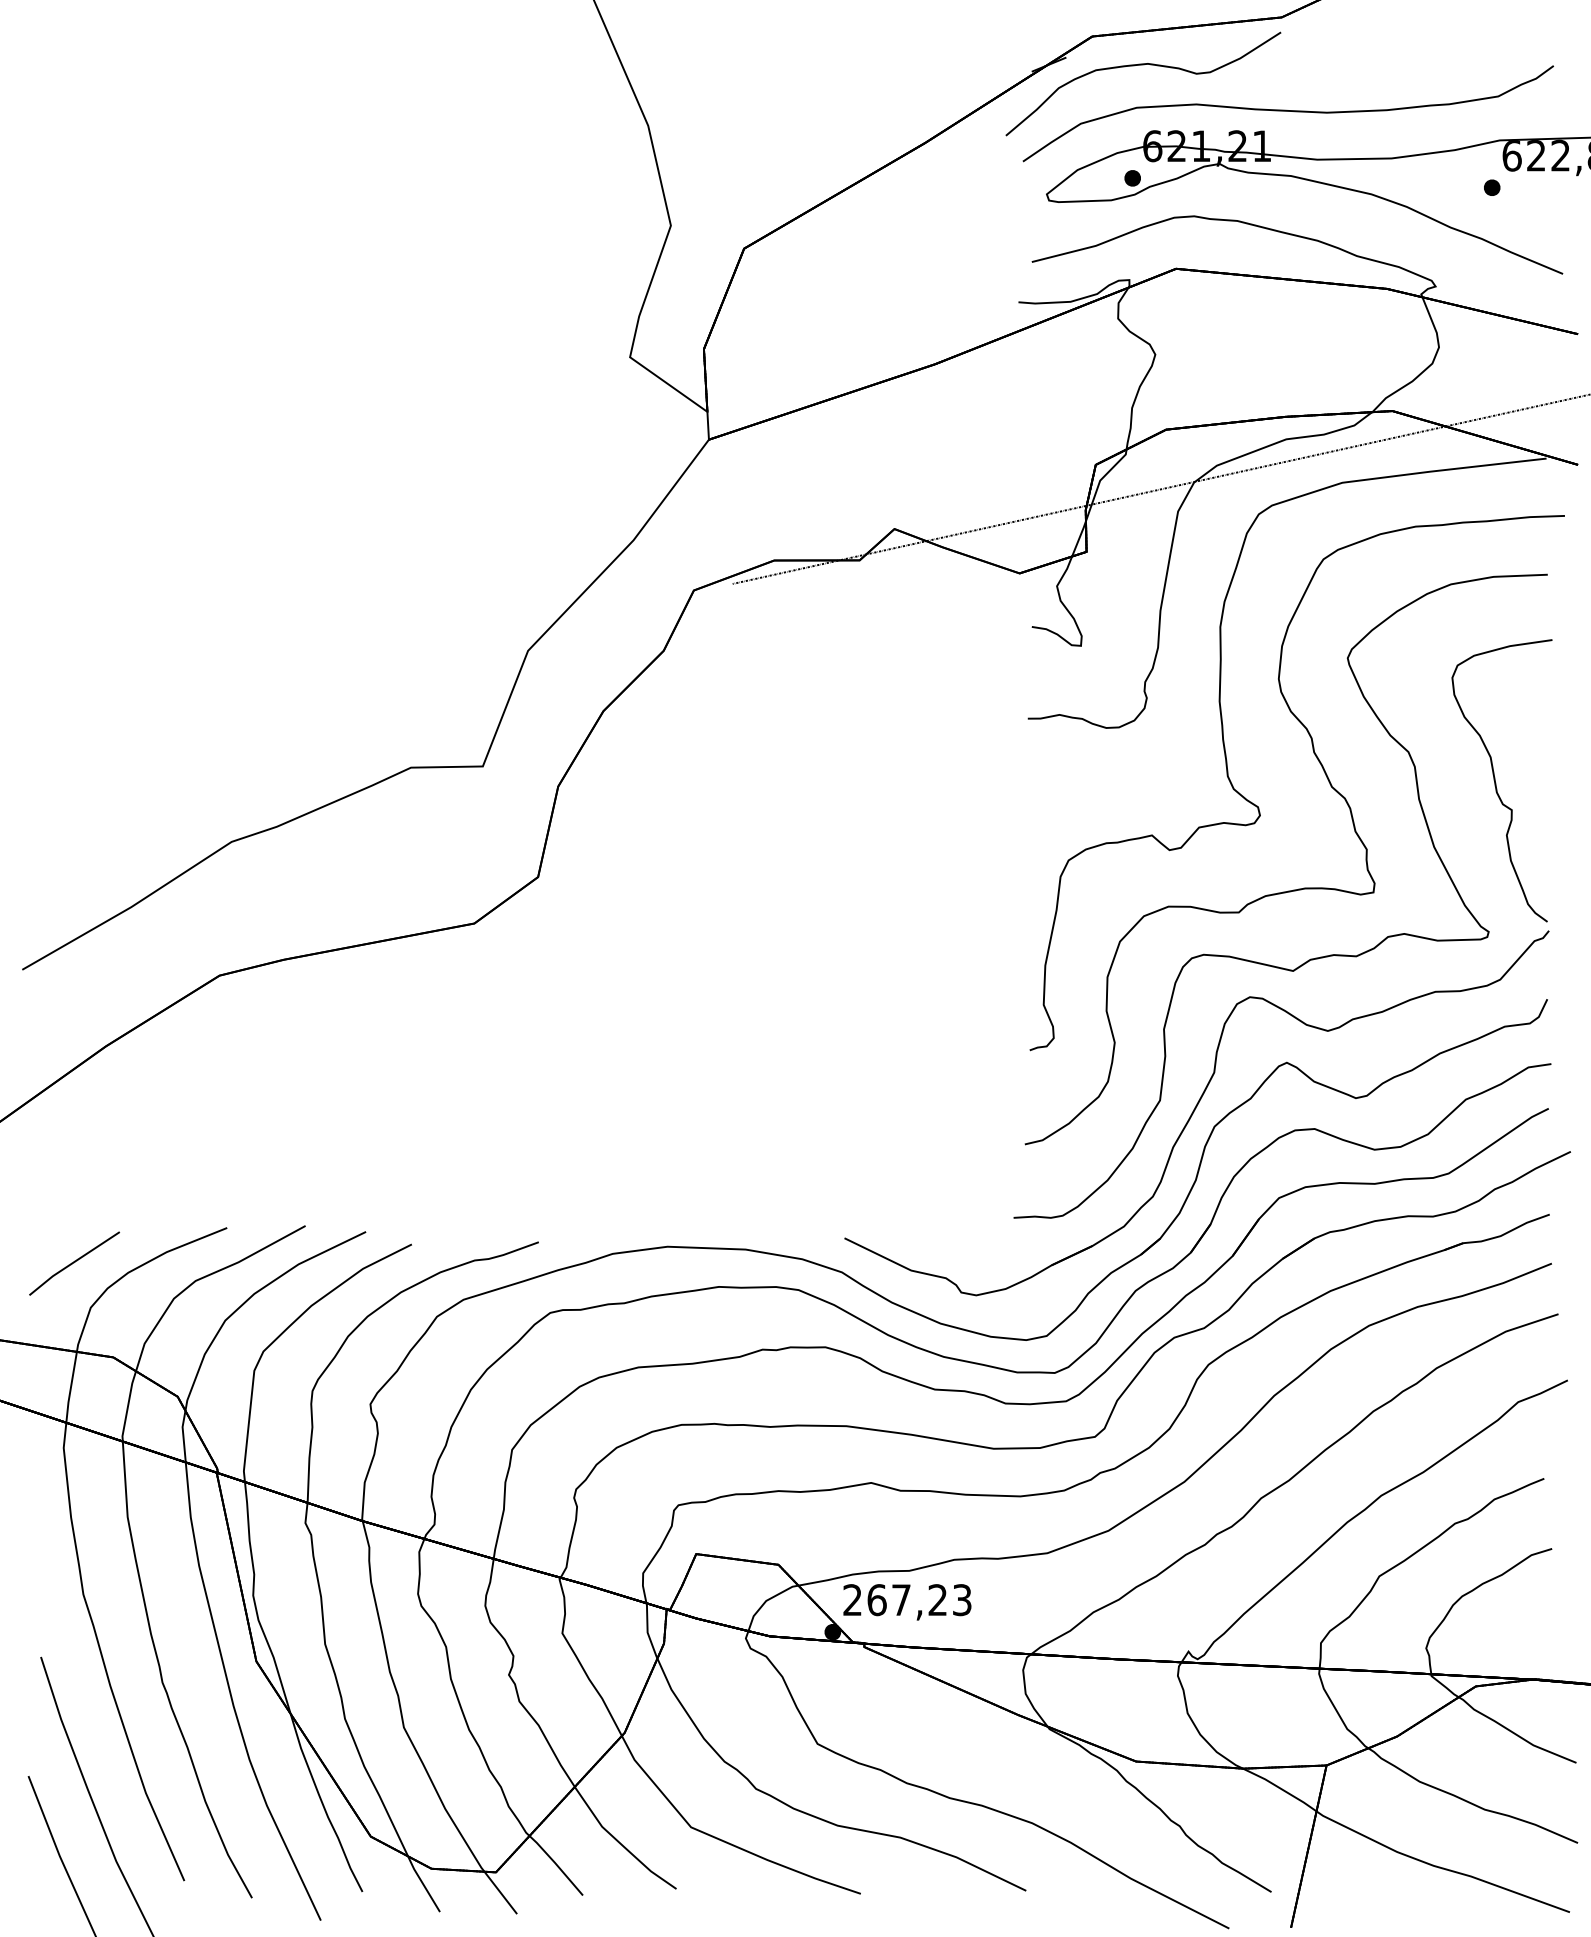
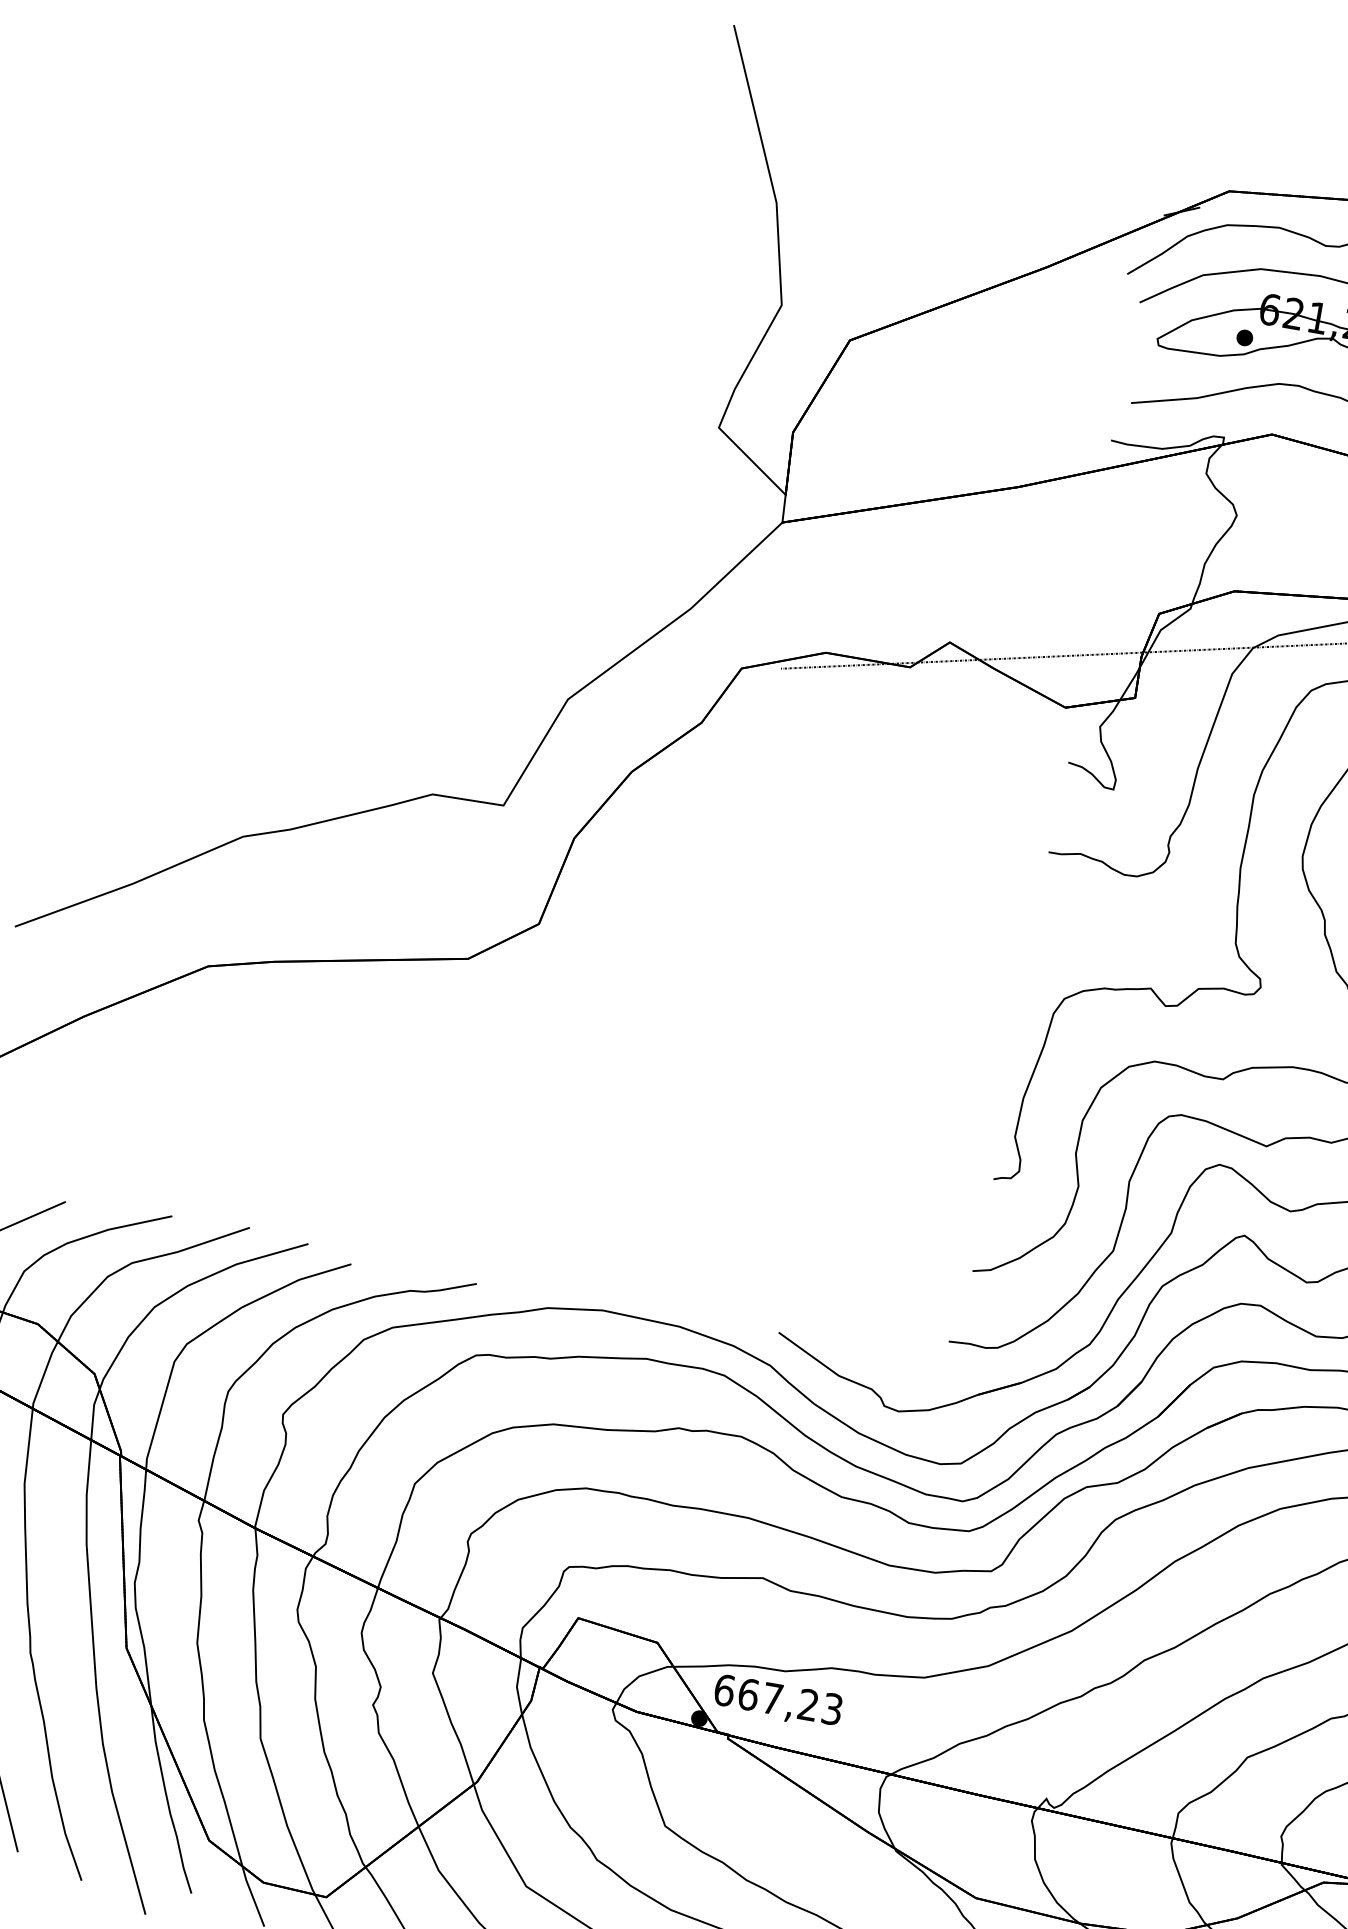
text: (852, 1600) -> (724, 1690), 267,23 -> 667,23

